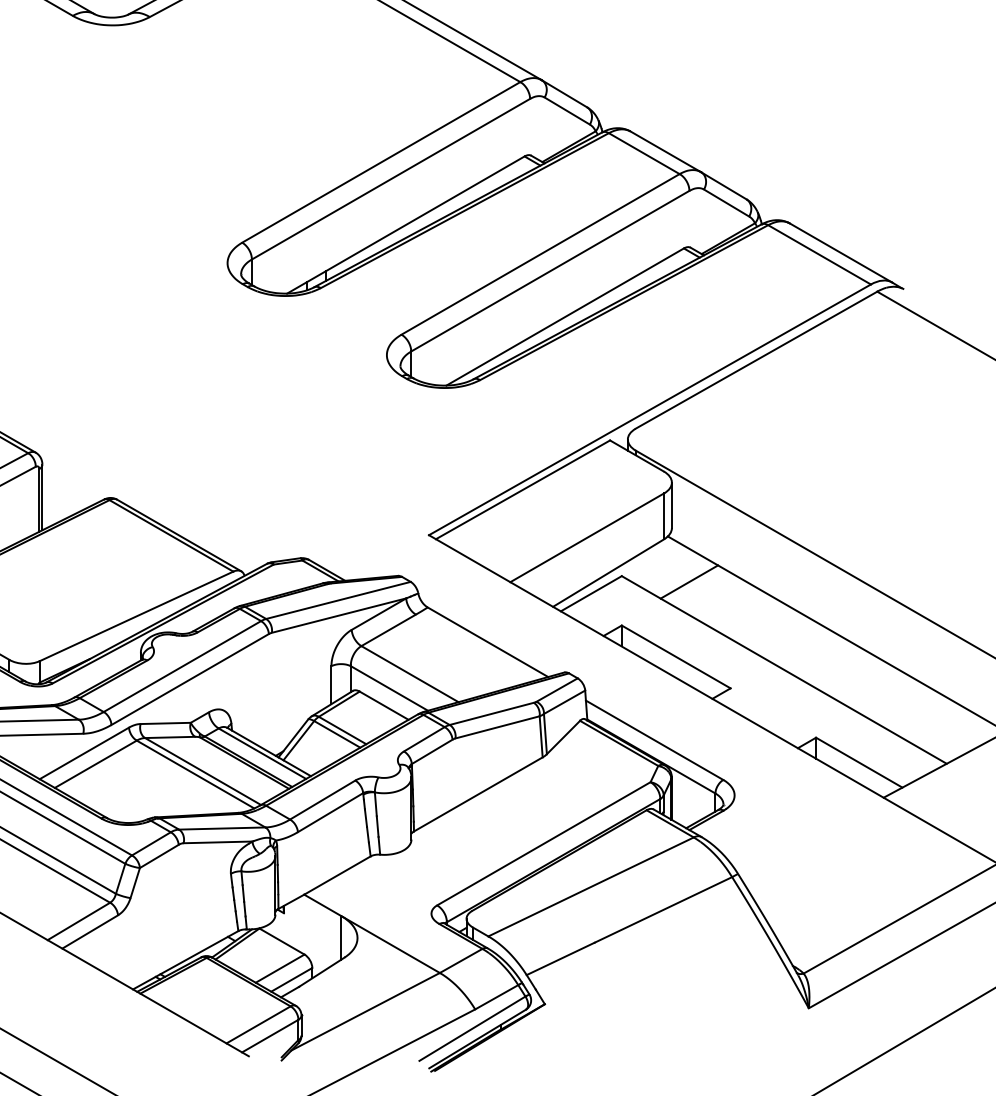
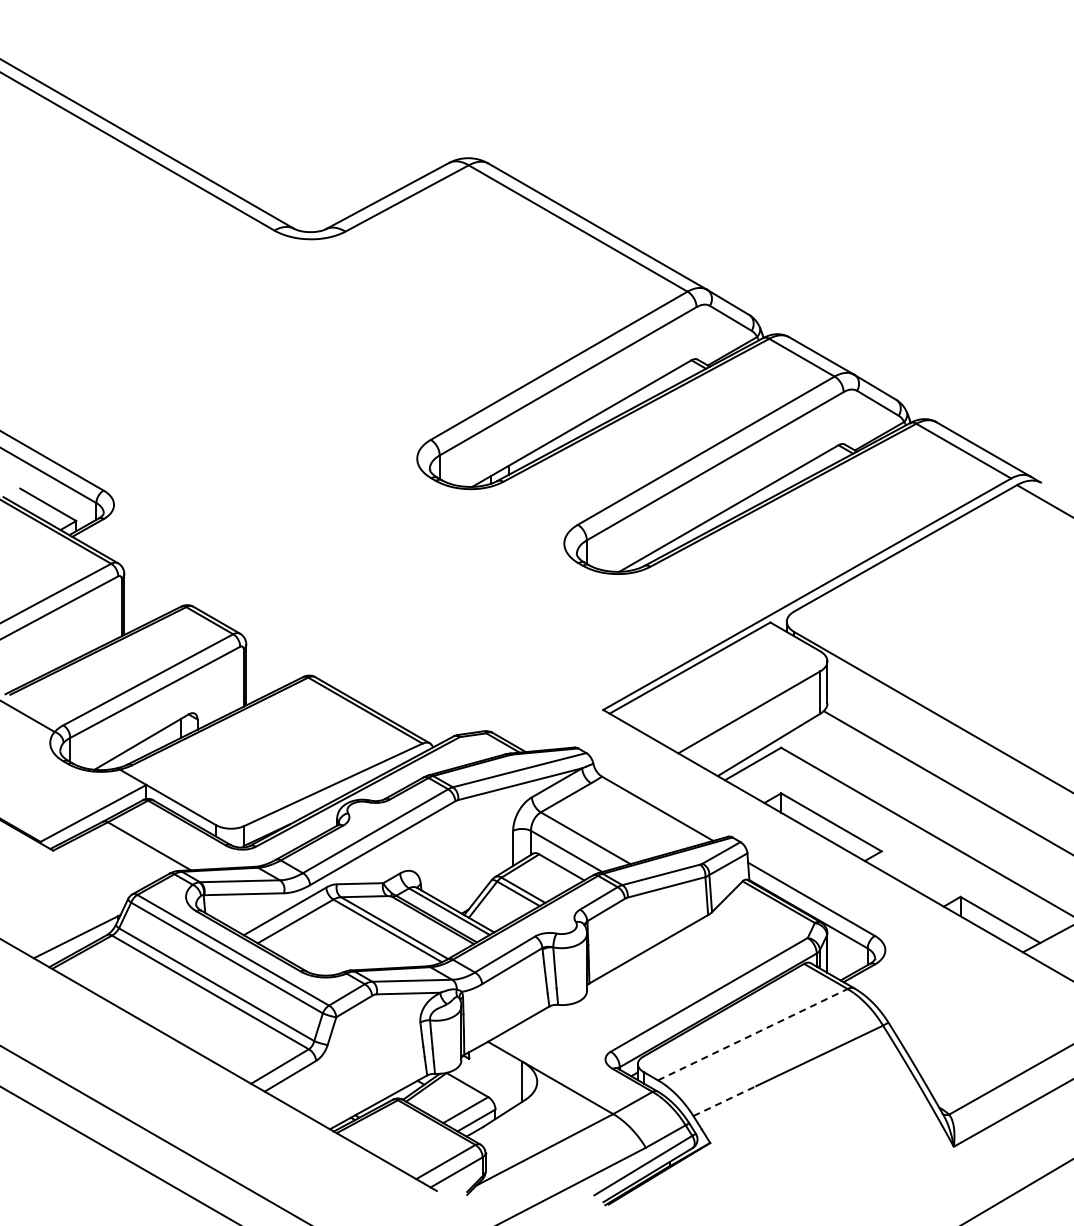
line: (689, 581) -> (843, 752), removed
line: (591, 886) -> (753, 1034), solid -> dashed
line: (560, 959) -> (724, 1101), solid -> dashed

